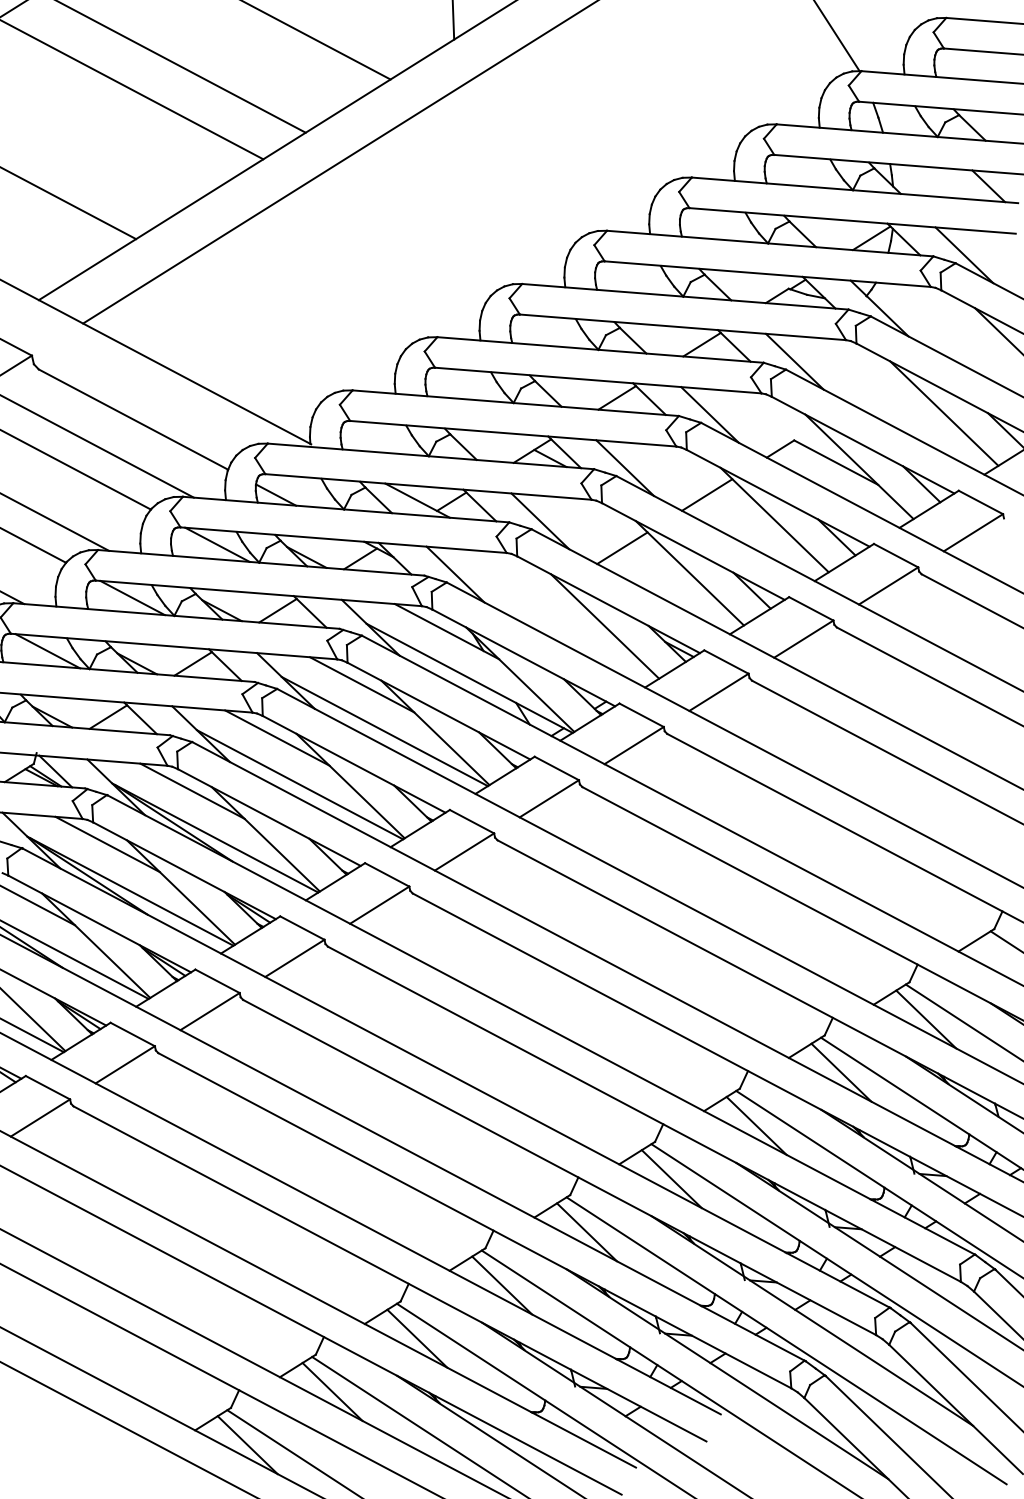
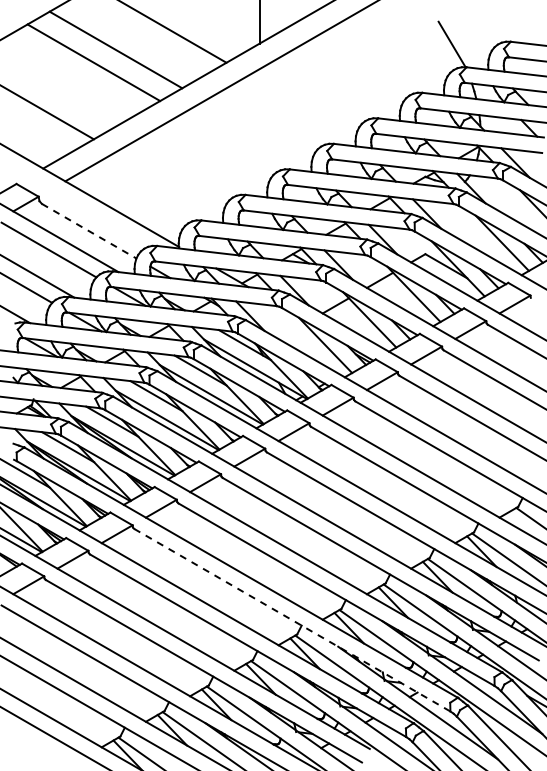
line: (134, 420) -> (89, 231), solid -> dashed
line: (560, 1168) -> (292, 620), solid -> dashed

